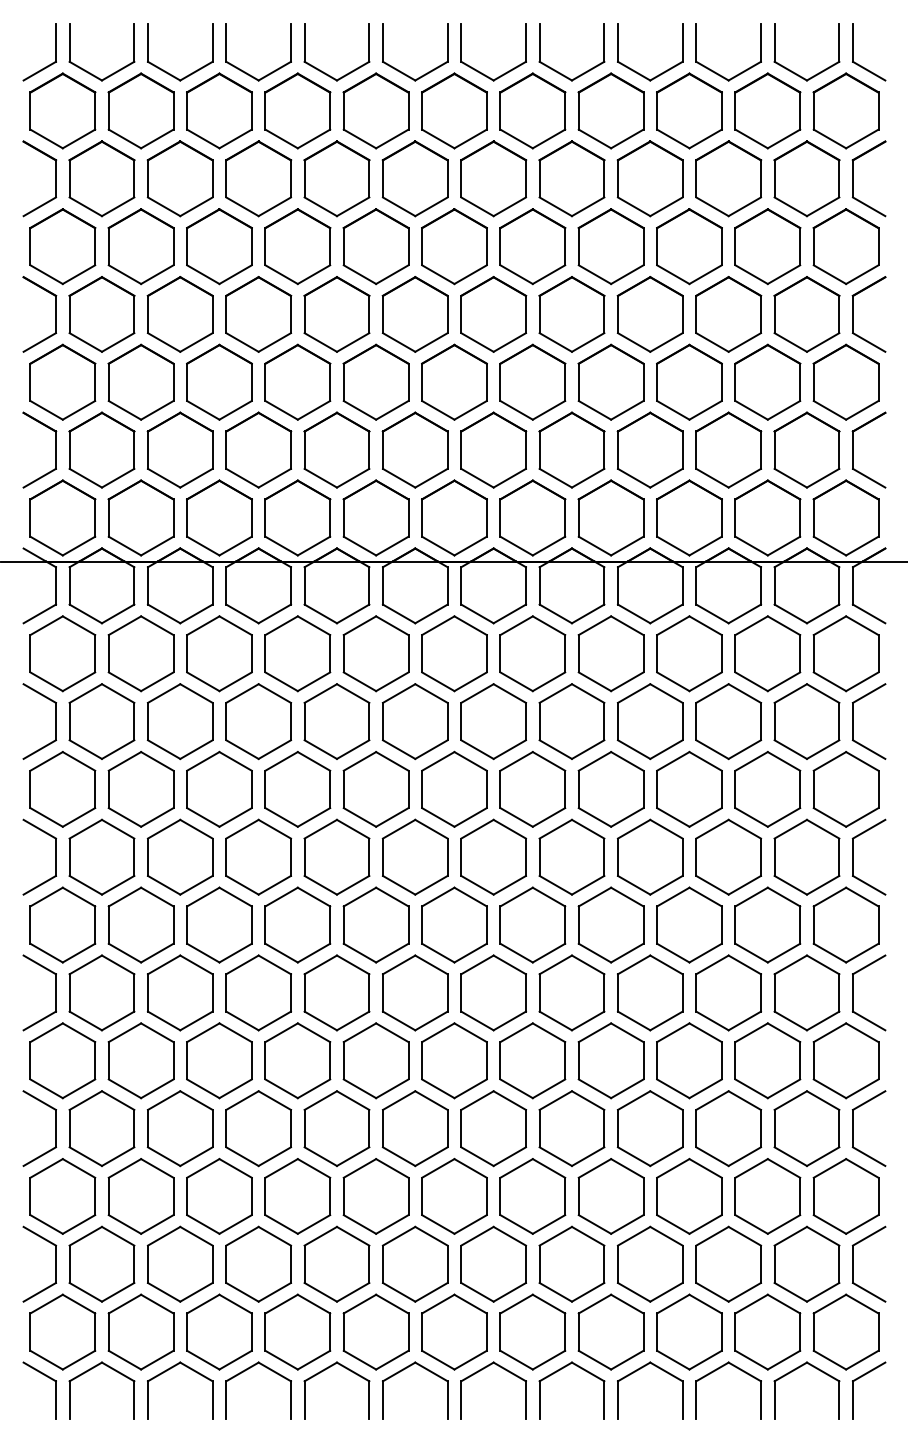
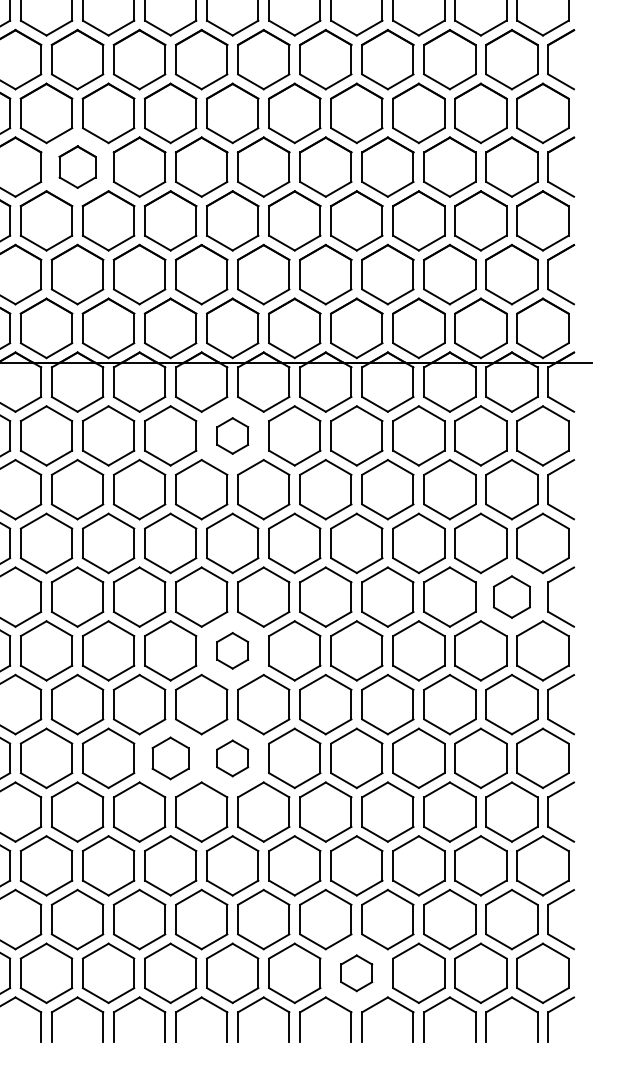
part: (258, 314) -> (77, 167), size x0.7
part: (454, 653) -> (232, 435), size x0.6
part: (806, 856) -> (511, 596), size x0.7
part: (454, 924) -> (232, 650), size x0.6
part: (375, 1060) -> (170, 758), size x0.7
part: (454, 1060) -> (232, 758), size x0.6
part: (610, 1331) -> (356, 972), size x0.6

